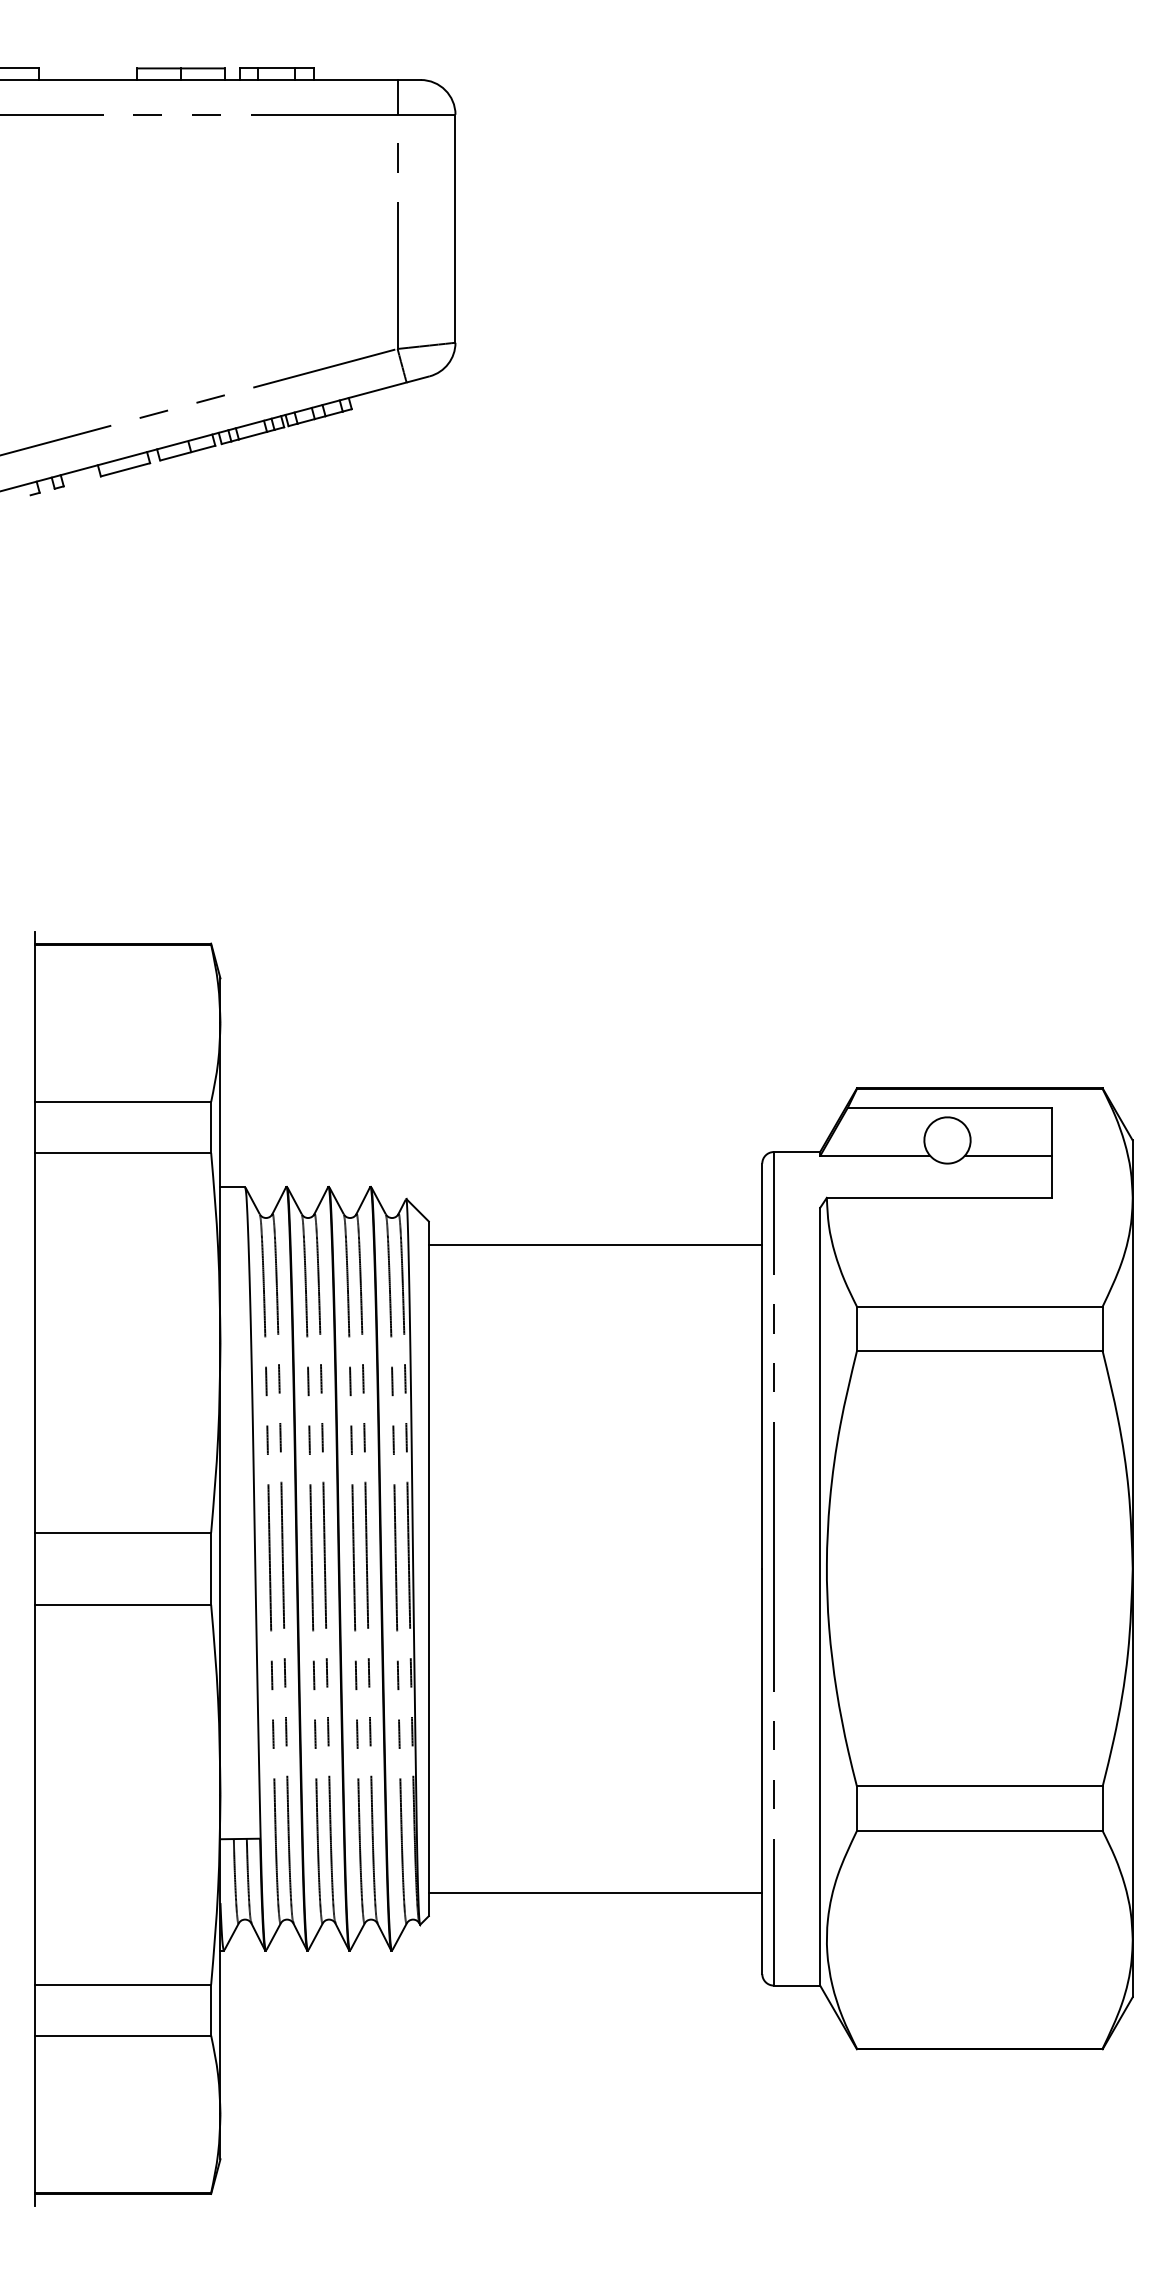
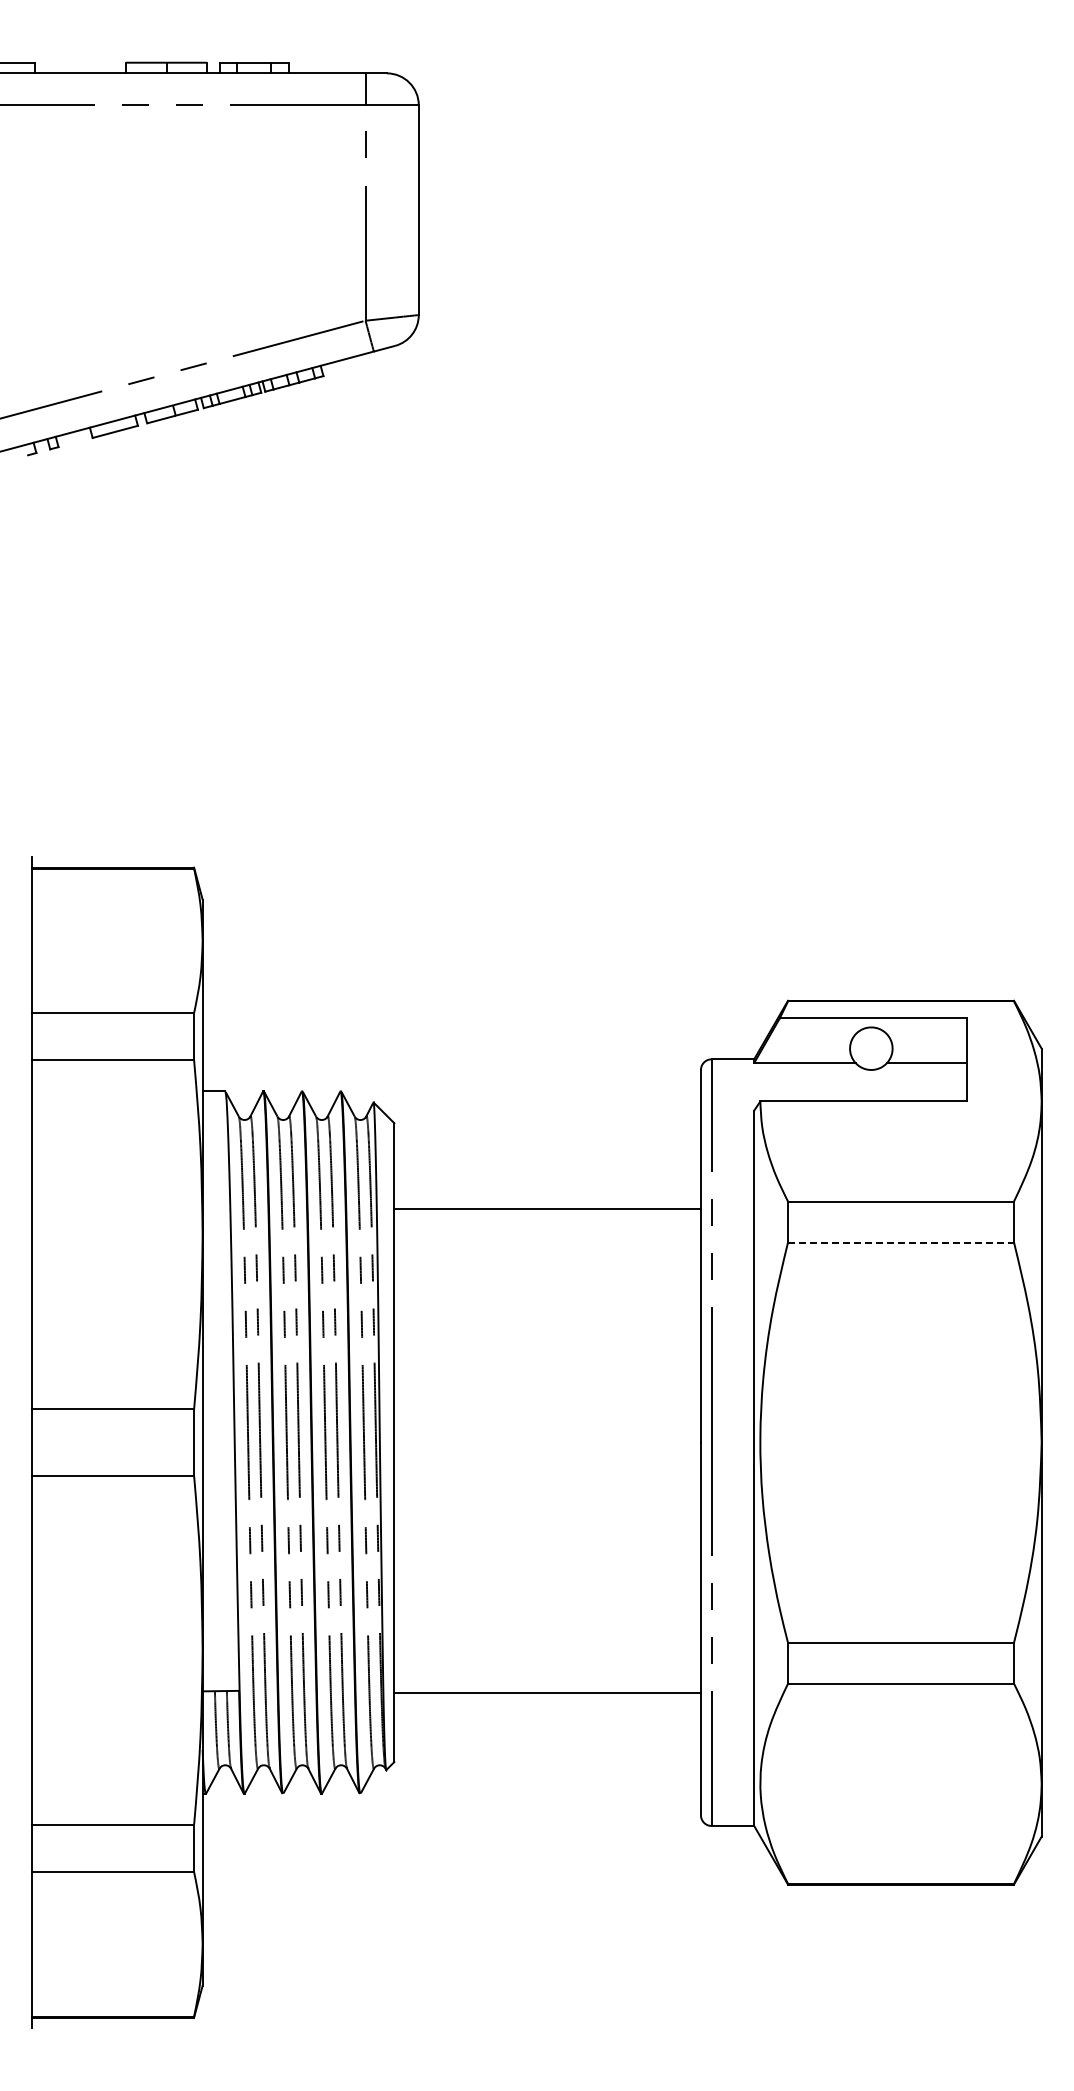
line: (595, 1244) -> (547, 1208), moved
line: (980, 1351) -> (901, 1242), solid -> dashed
line: (595, 1892) -> (547, 1692), moved

